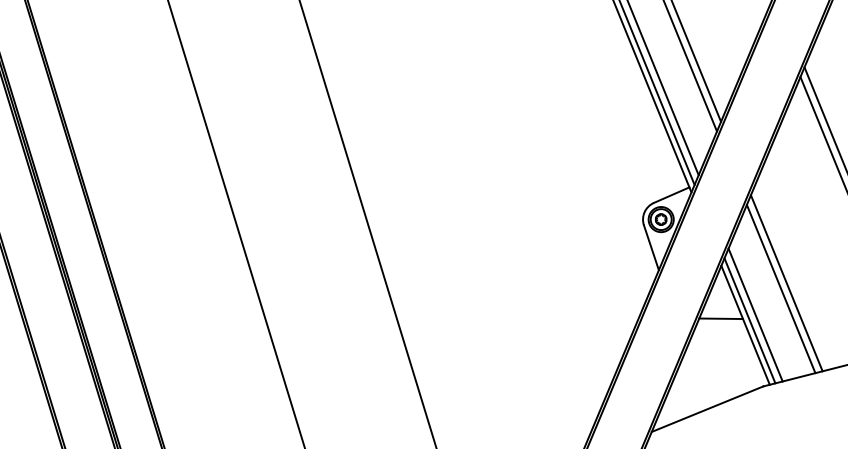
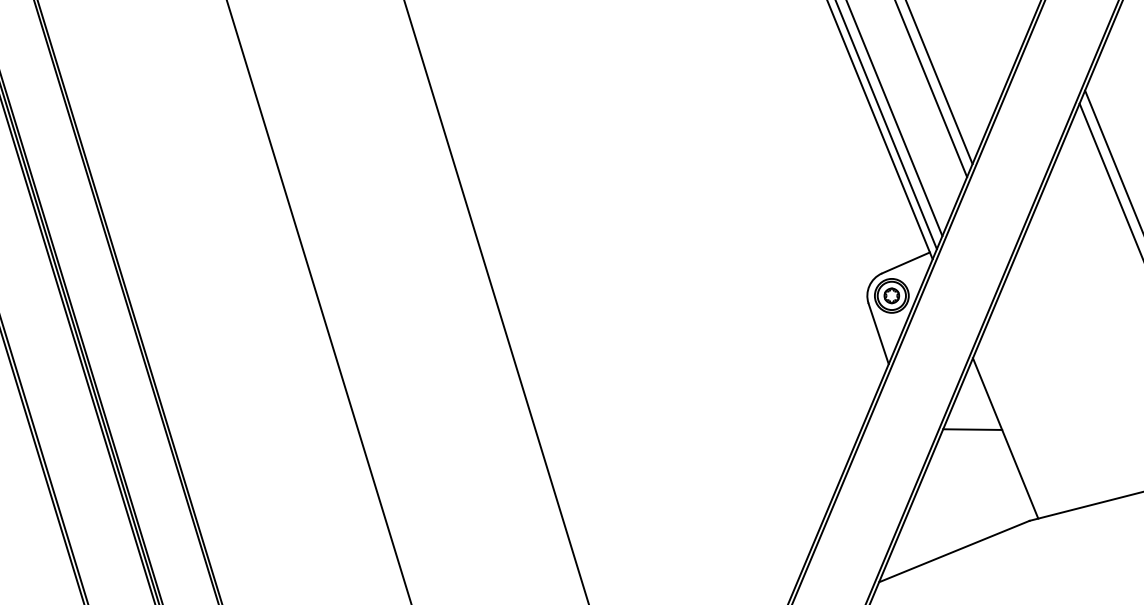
line: (786, 283) -> (1060, 381), removed
line: (781, 289) -> (1053, 389), removed
line: (755, 314) -> (1018, 424), removed
line: (749, 320) -> (1011, 432), removed

